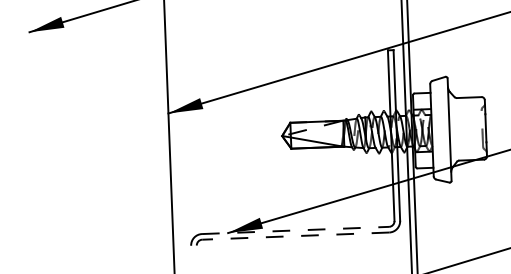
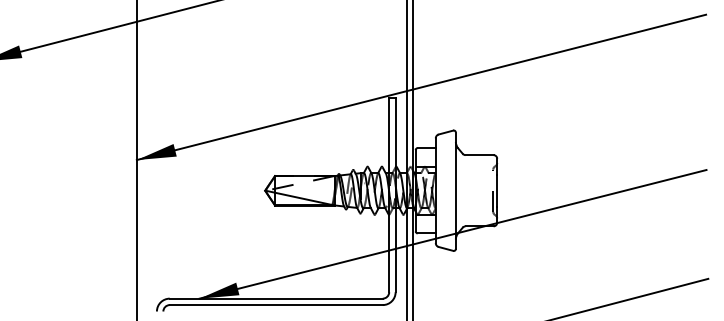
line: (295, 230) -> (276, 298), dashed -> solid
line: (295, 236) -> (275, 305), dashed -> solid

